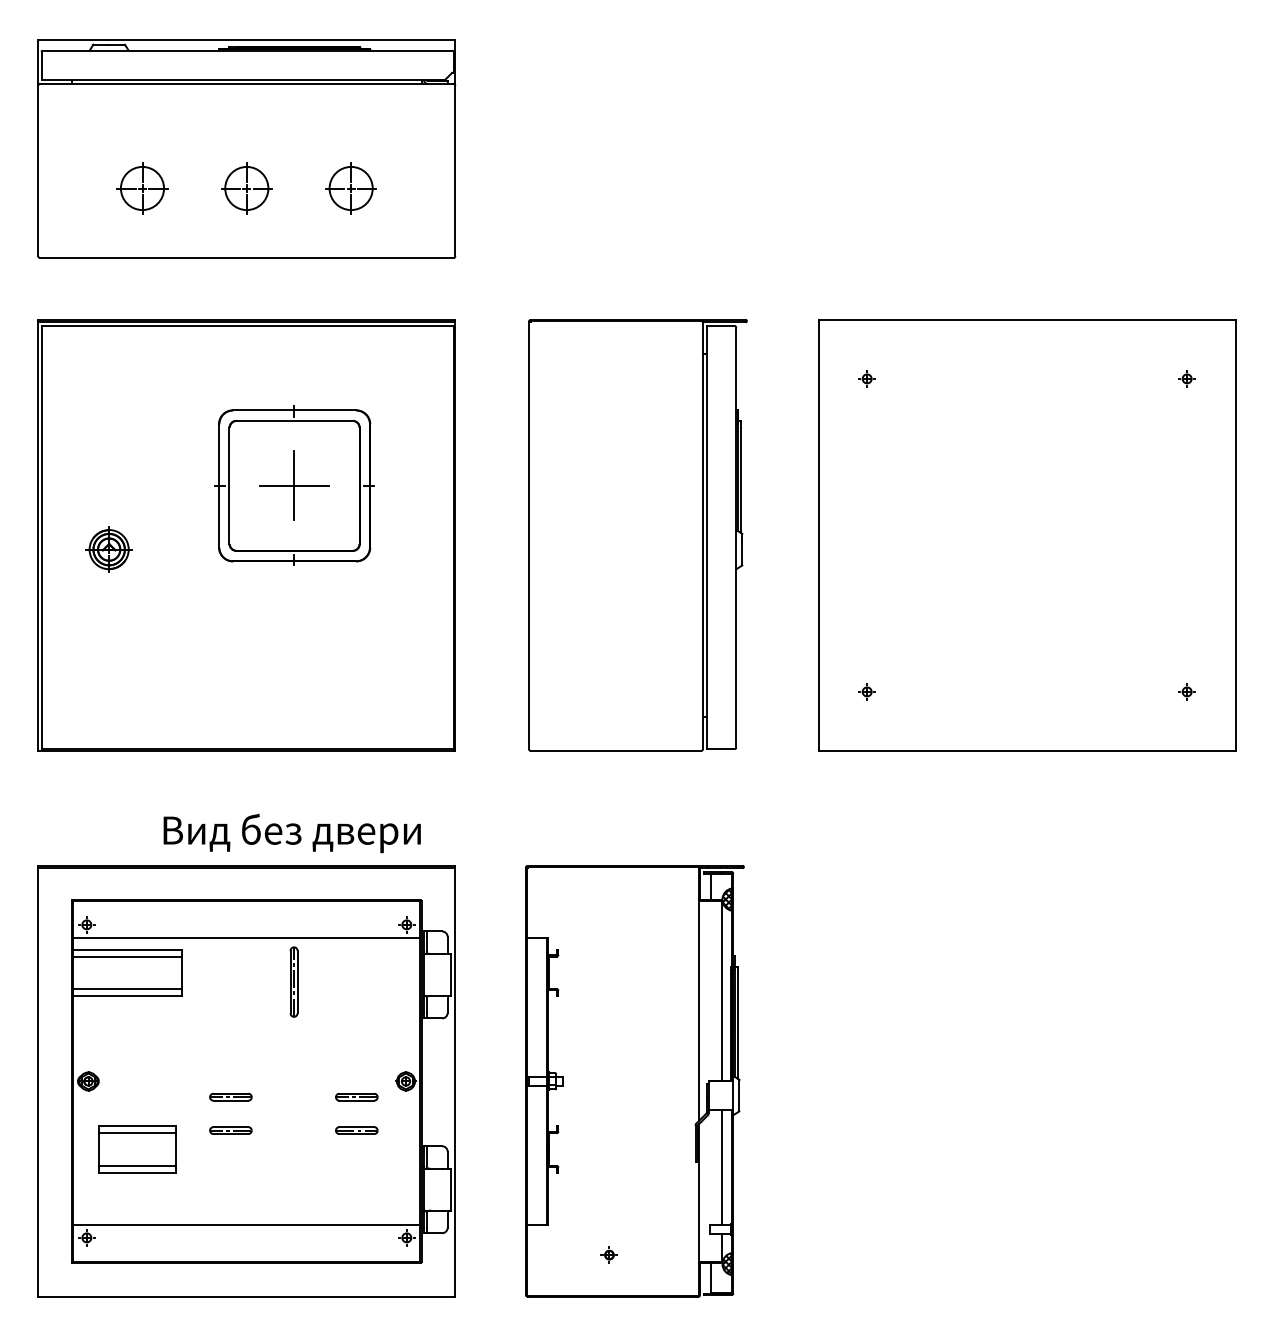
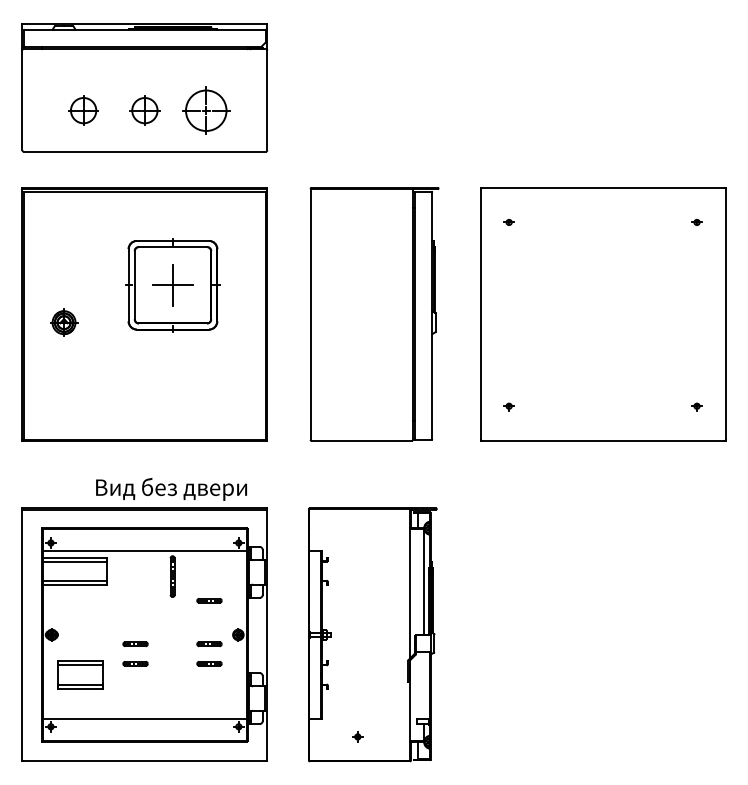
part: (350, 188) -> (205, 110), size x1.6
part: (356, 1022) -> (209, 600), added
line: (723, 1167) -> (424, 685), removed

